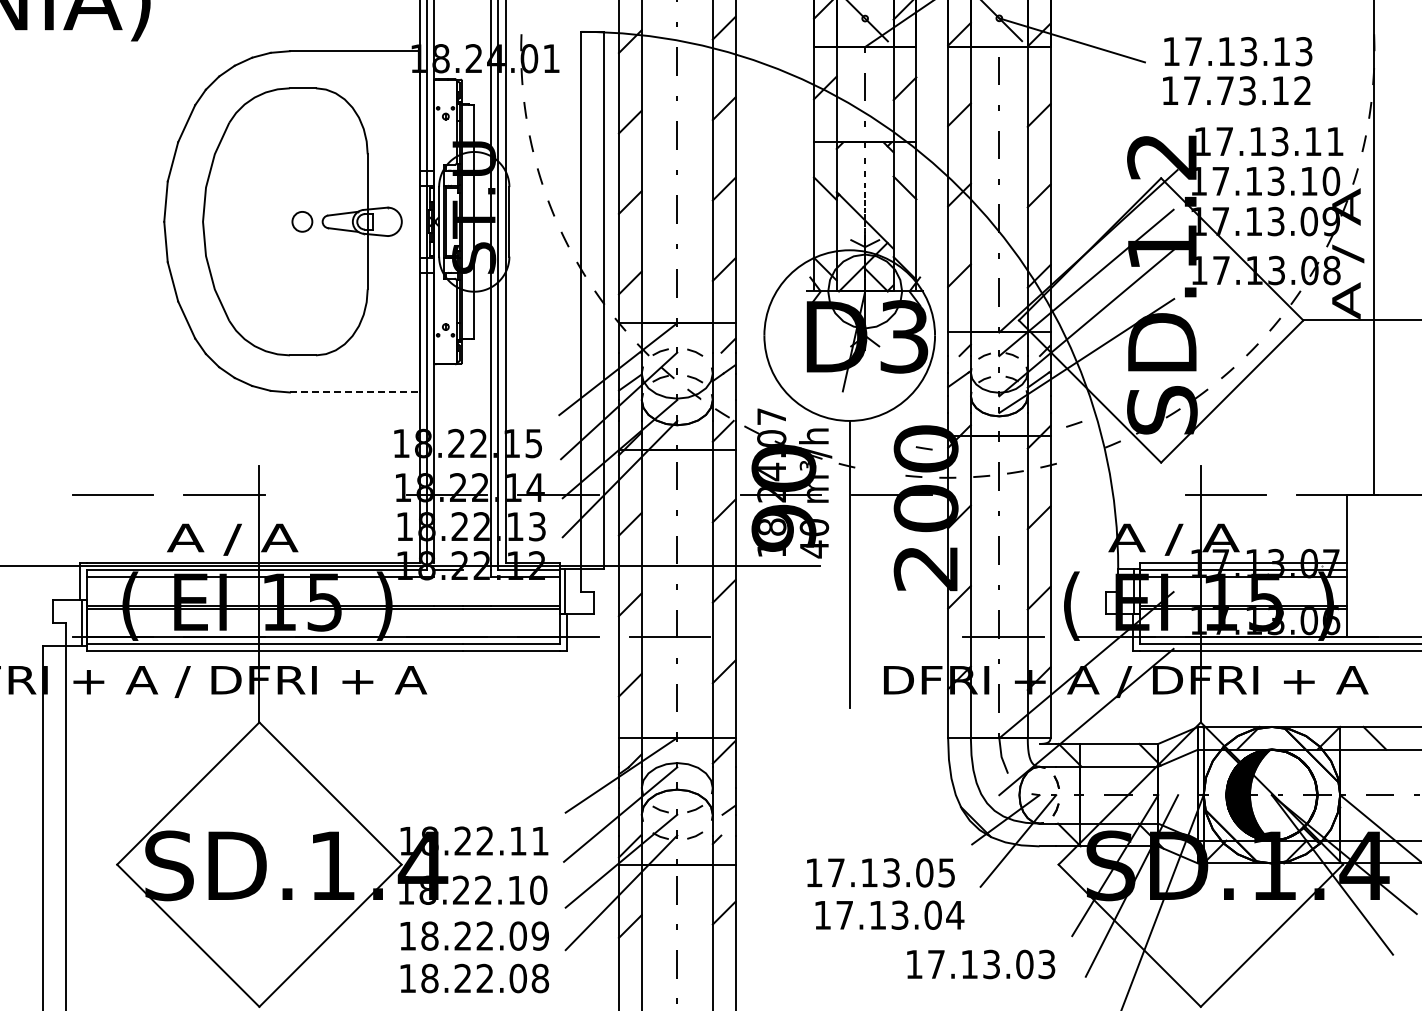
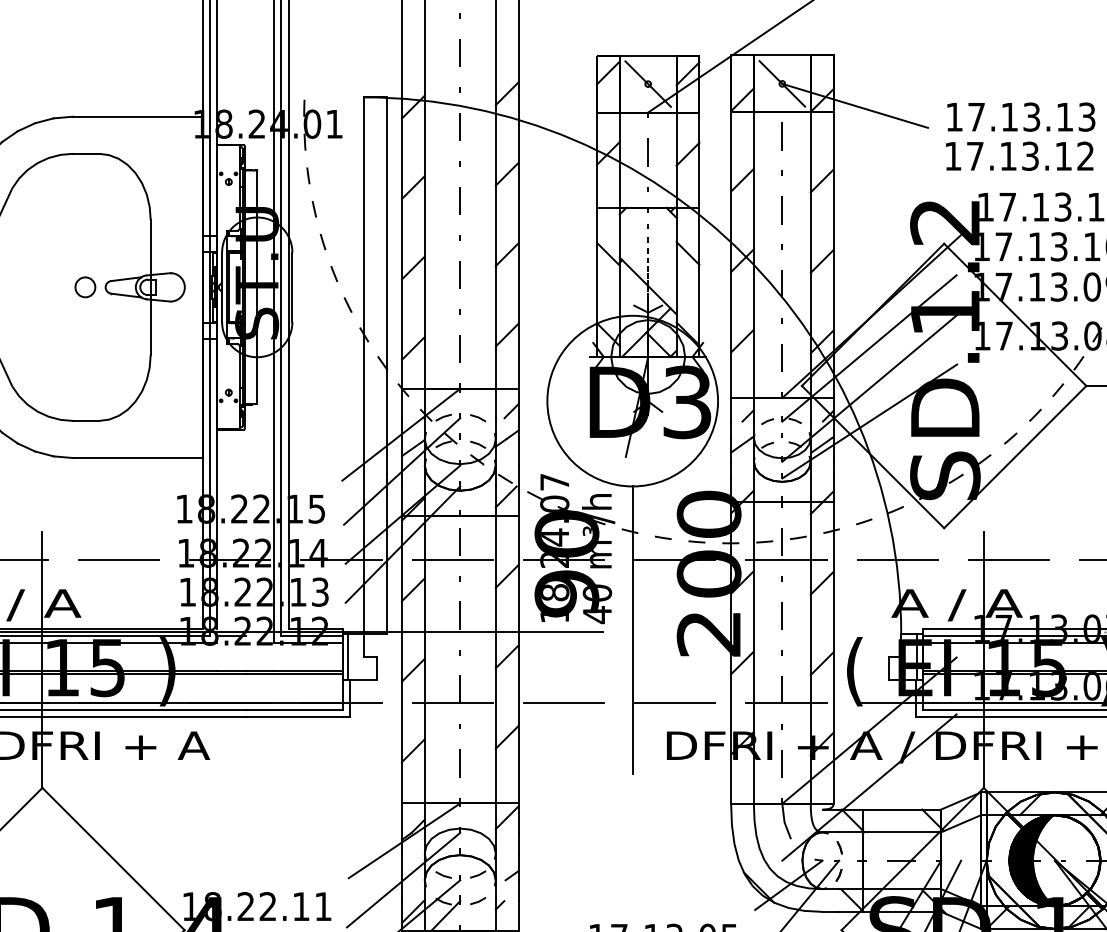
text: (1225, 90) -> (1008, 156), 17.73.12 -> 17.13.12
line: (355, 392) -> (138, 458), dashed -> solid
line: (1074, 424) -> (864, 522), moved
line: (923, 448) -> (662, 538), moved
line: (335, 494) -> (118, 560), added
line: (669, 494) -> (452, 560), added
line: (1003, 494) -> (786, 560), added
line: (1114, 494) -> (897, 560), added
line: (780, 637) -> (563, 703), added
line: (892, 637) -> (675, 703), added

